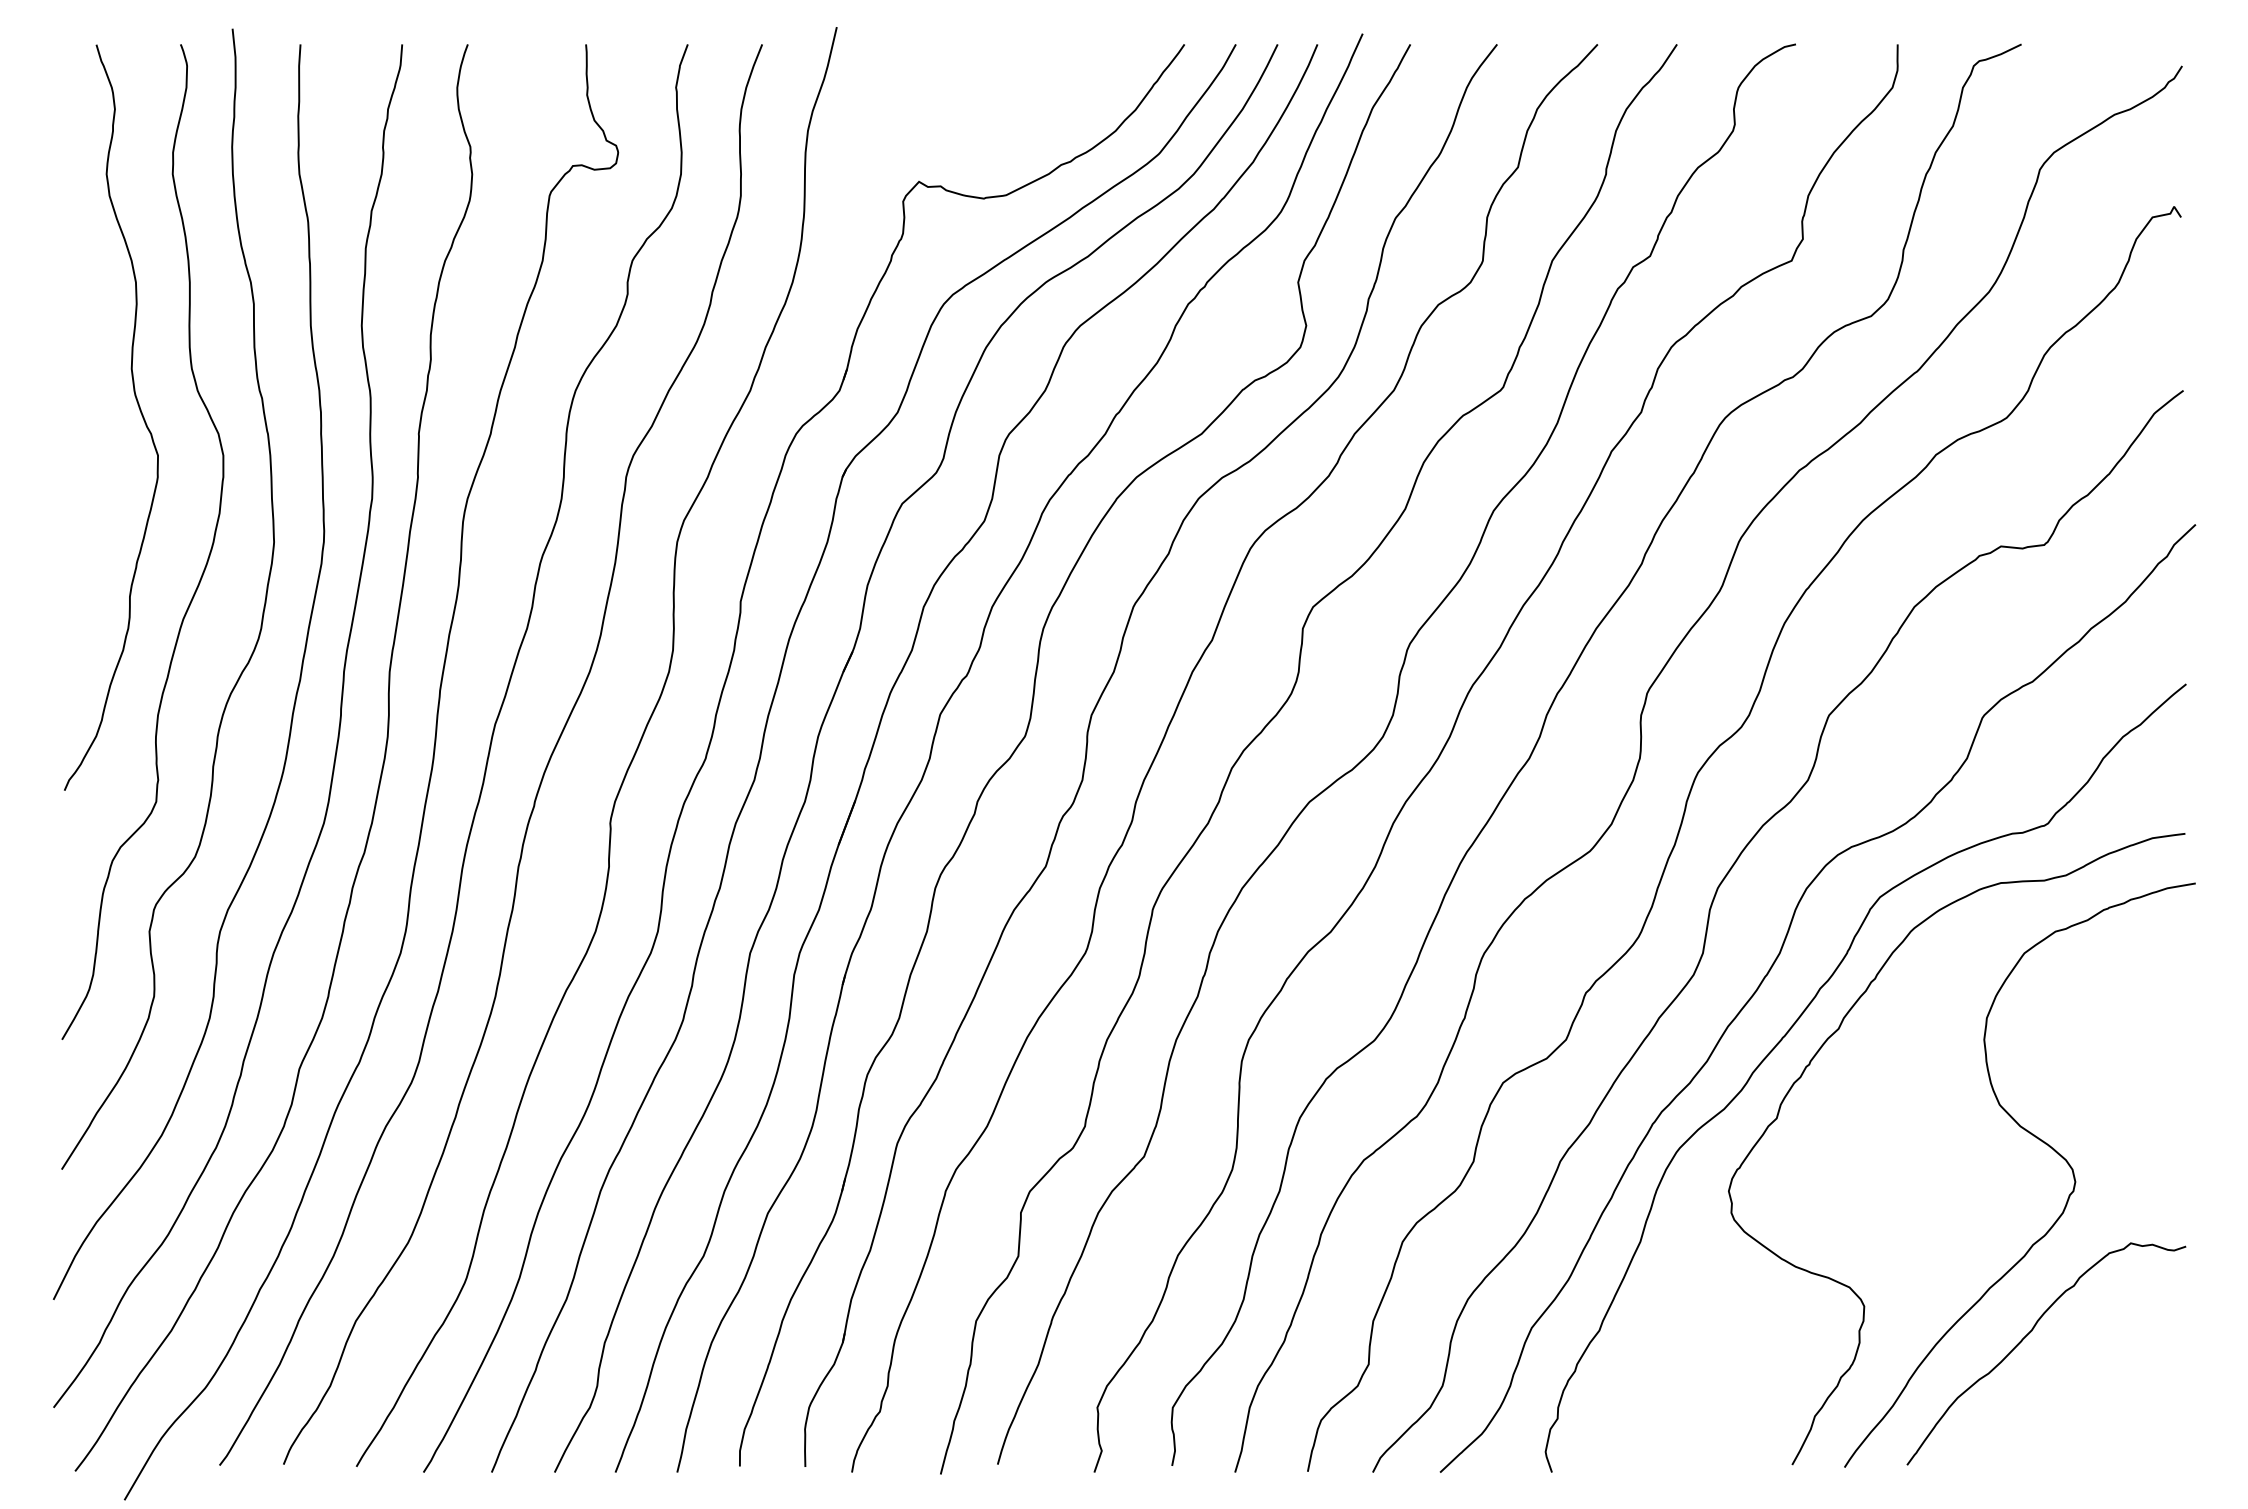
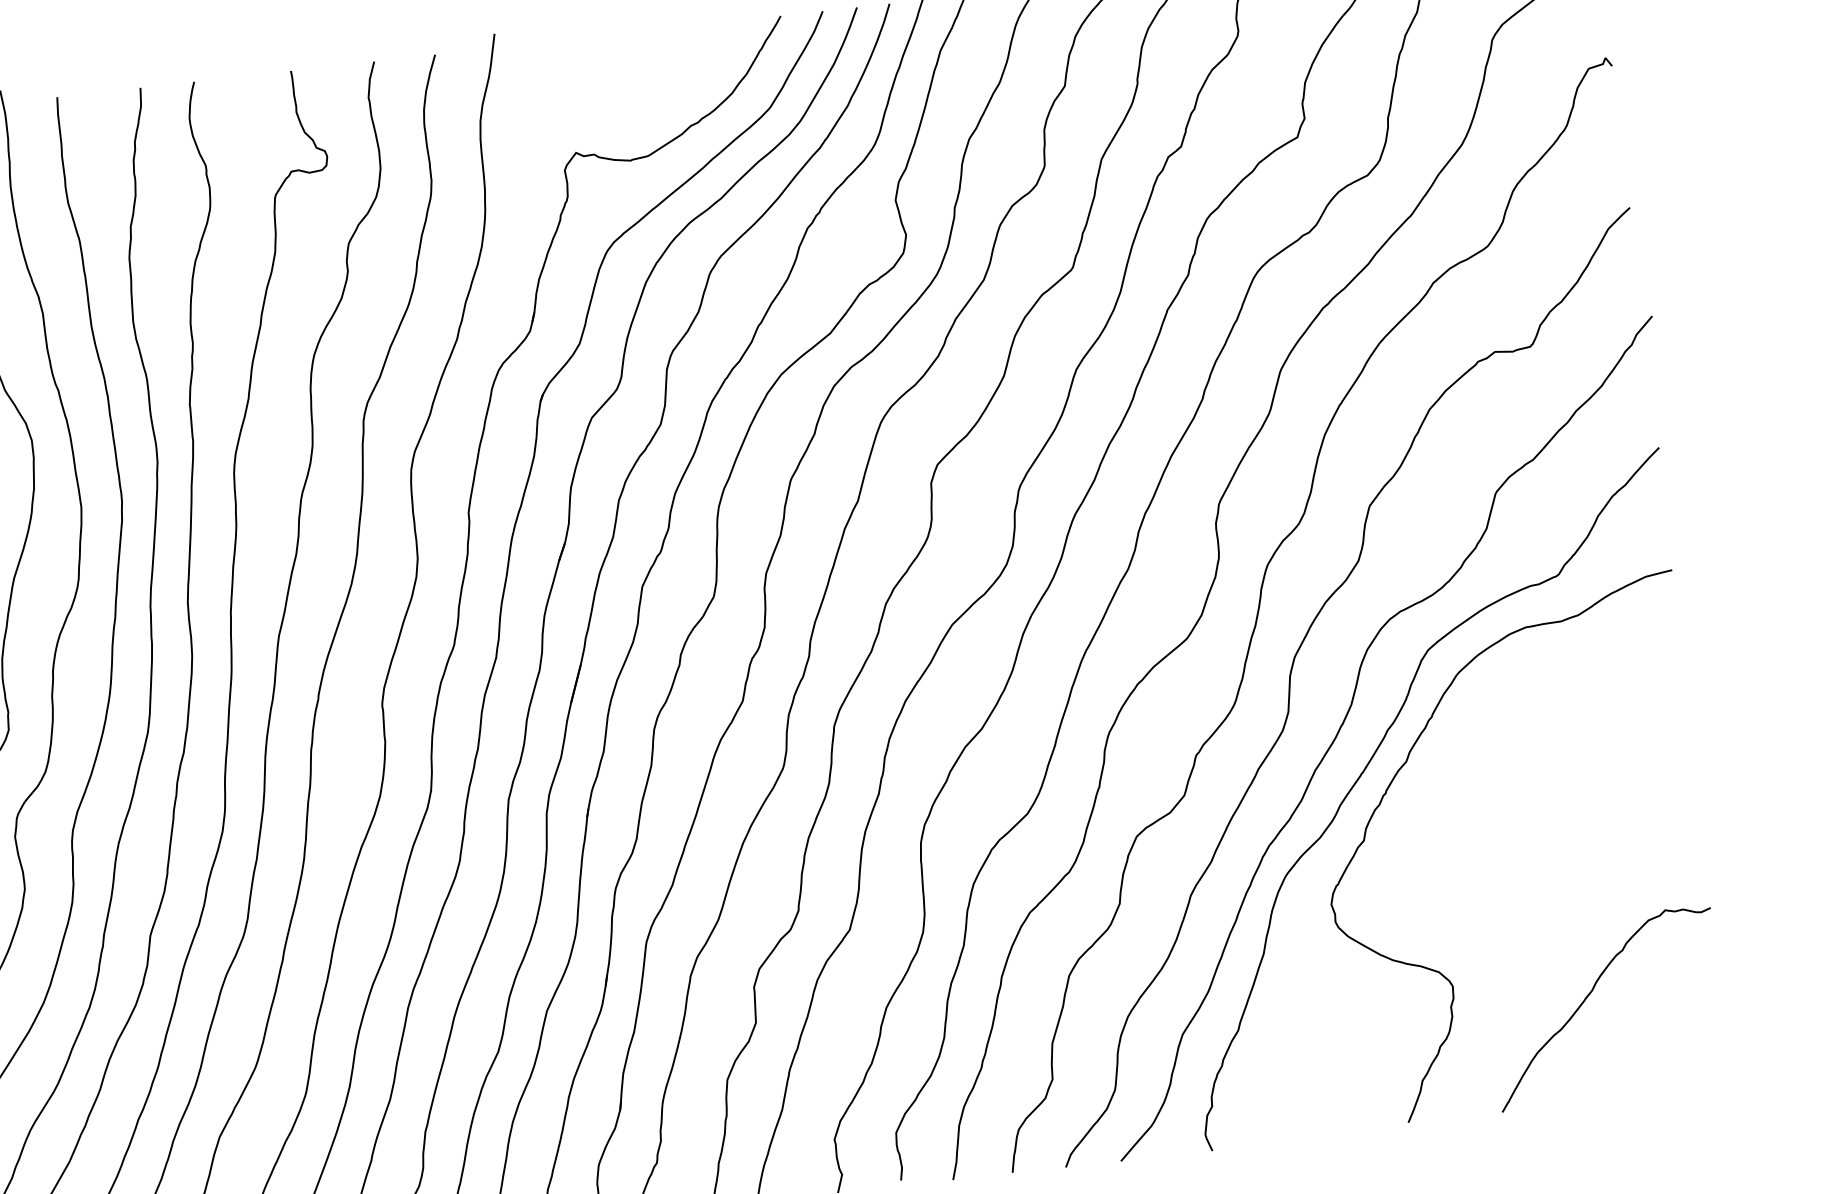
curve: (2042, 1142) -> (1583, 835), removed

